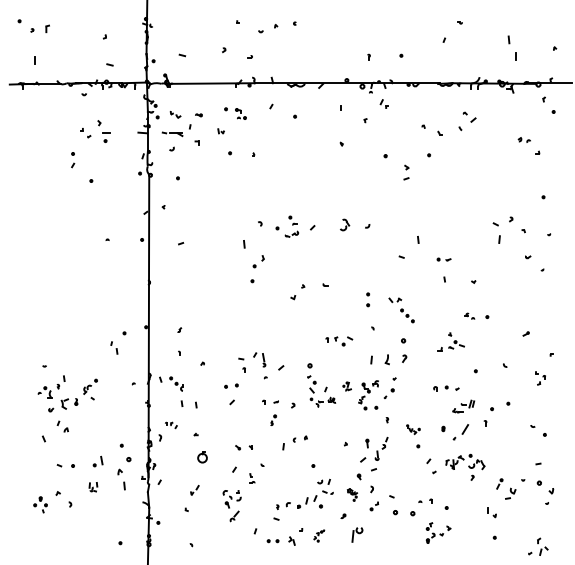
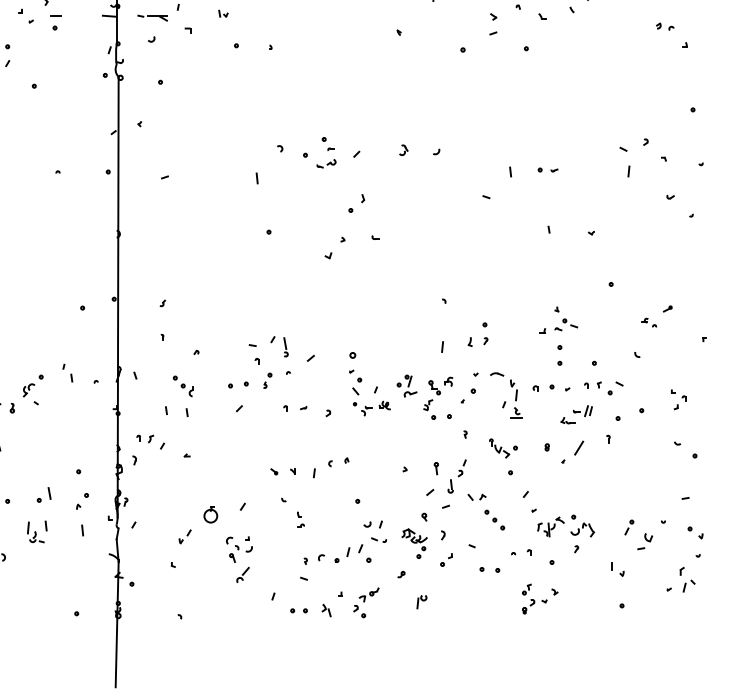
part: (406, 172) -> (493, 24), moved
part: (344, 224) -> (403, 149), size x0.62
part: (443, 259) -> (547, 169), moved
part: (258, 261) -> (356, 203), moved
part: (368, 299) -> (560, 354), moved
part: (401, 310) -> (486, 512), moved
part: (469, 315) -> (649, 321), moved
part: (339, 341) -> (604, 388), moved
part: (114, 347) -> (68, 372), moved
part: (395, 351) -> (477, 334), size x0.62
part: (540, 378) -> (678, 400), moved
part: (176, 383) -> (183, 385), moved
part: (346, 386) -> (405, 385), size x1.67
part: (415, 393) -> (506, 395), added
part: (273, 419) -> (267, 379), moved
part: (171, 425) -> (151, 442), size x1.67
part: (413, 429) -> (503, 448), size x1.43
part: (243, 447) -> (282, 471), moved
part: (202, 457) -> (210, 515), moved
part: (124, 465) -> (82, 500), size x0.62
part: (465, 466) -> (566, 532), moved
part: (252, 478) -> (301, 519), moved
part: (93, 487) -> (37, 532), size x1.67
part: (544, 487) -> (694, 532), size x0.62
part: (352, 494) -> (414, 542), size x1.67
part: (403, 512) -> (489, 569), size x0.62
part: (319, 535) -> (366, 602), size x1.67
part: (357, 535) -> (422, 602), size x0.62
part: (538, 546) -> (681, 579), moved

